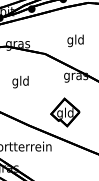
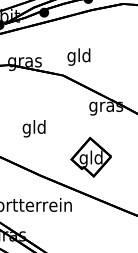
text: (75, 40) -> (78, 56), moved
text: (20, 82) -> (34, 129), moved

